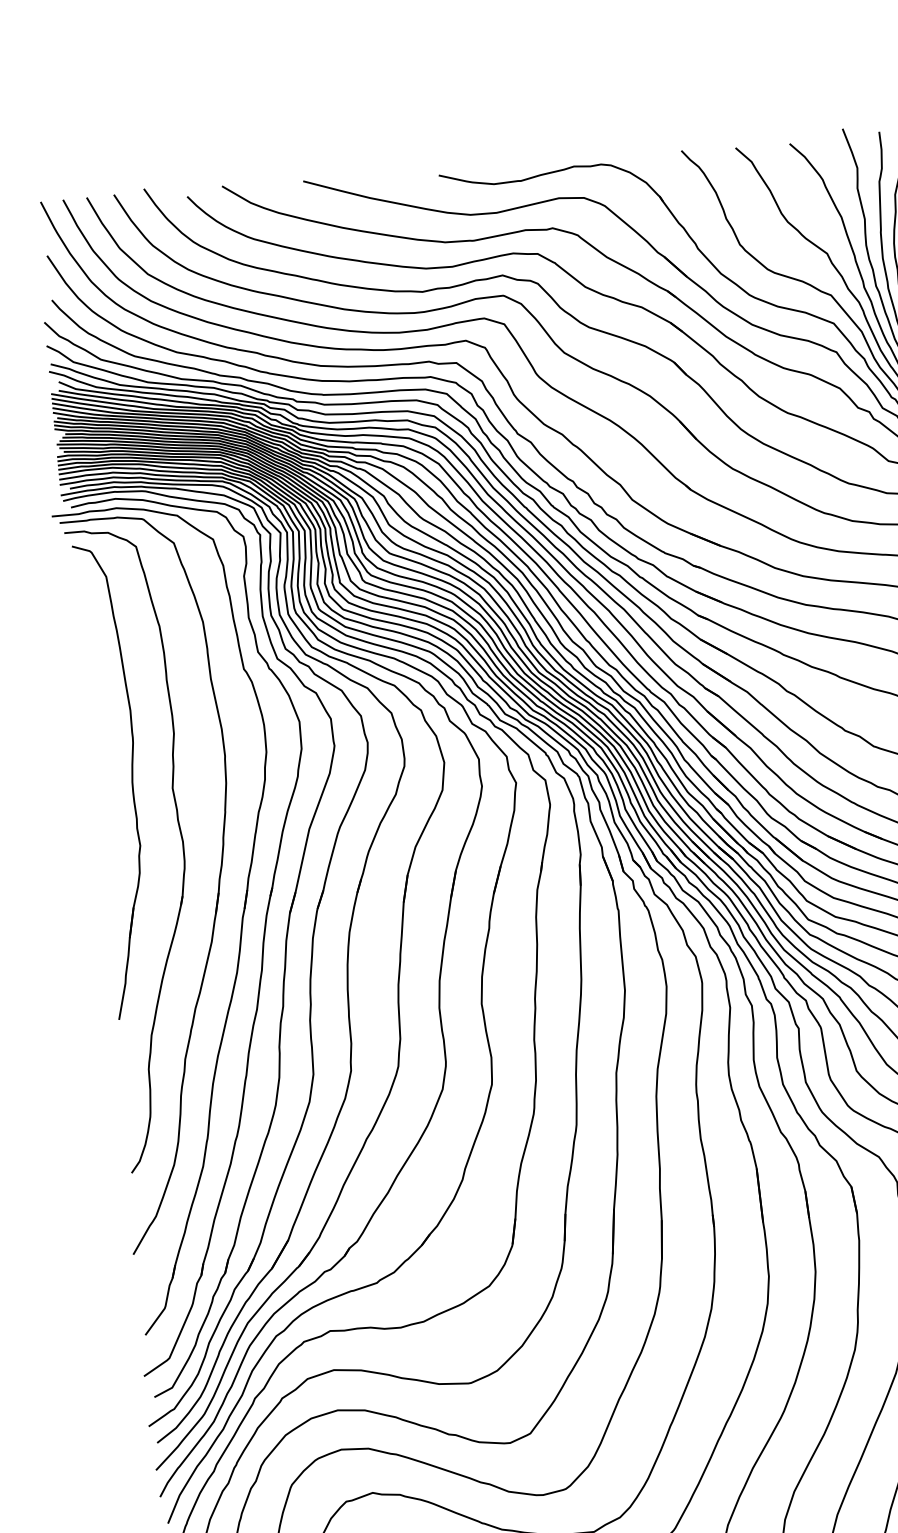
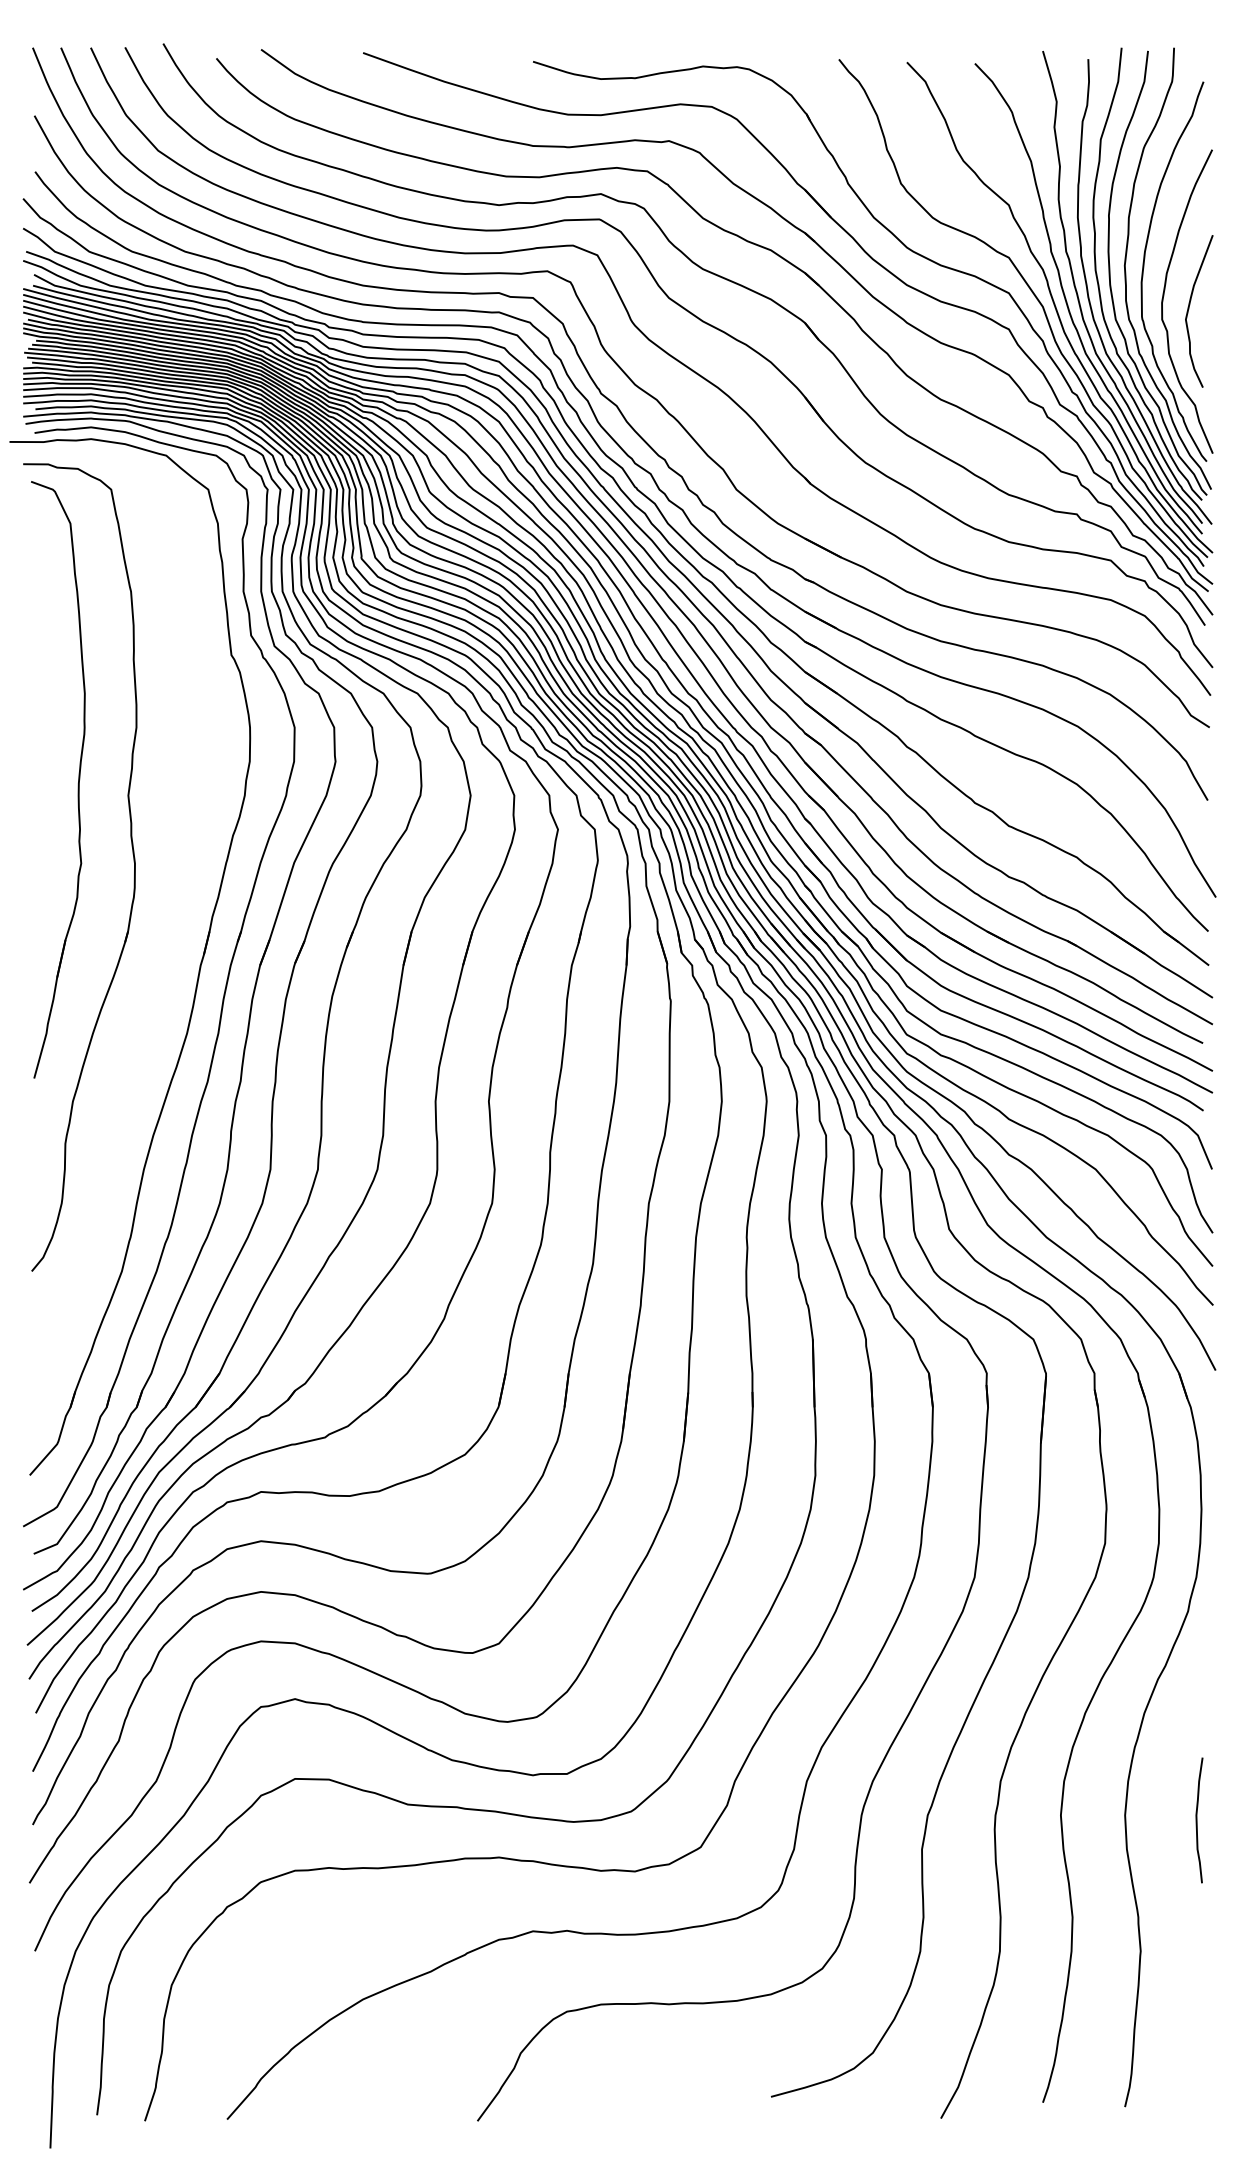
part: (218, 881) -> (174, 917), removed

